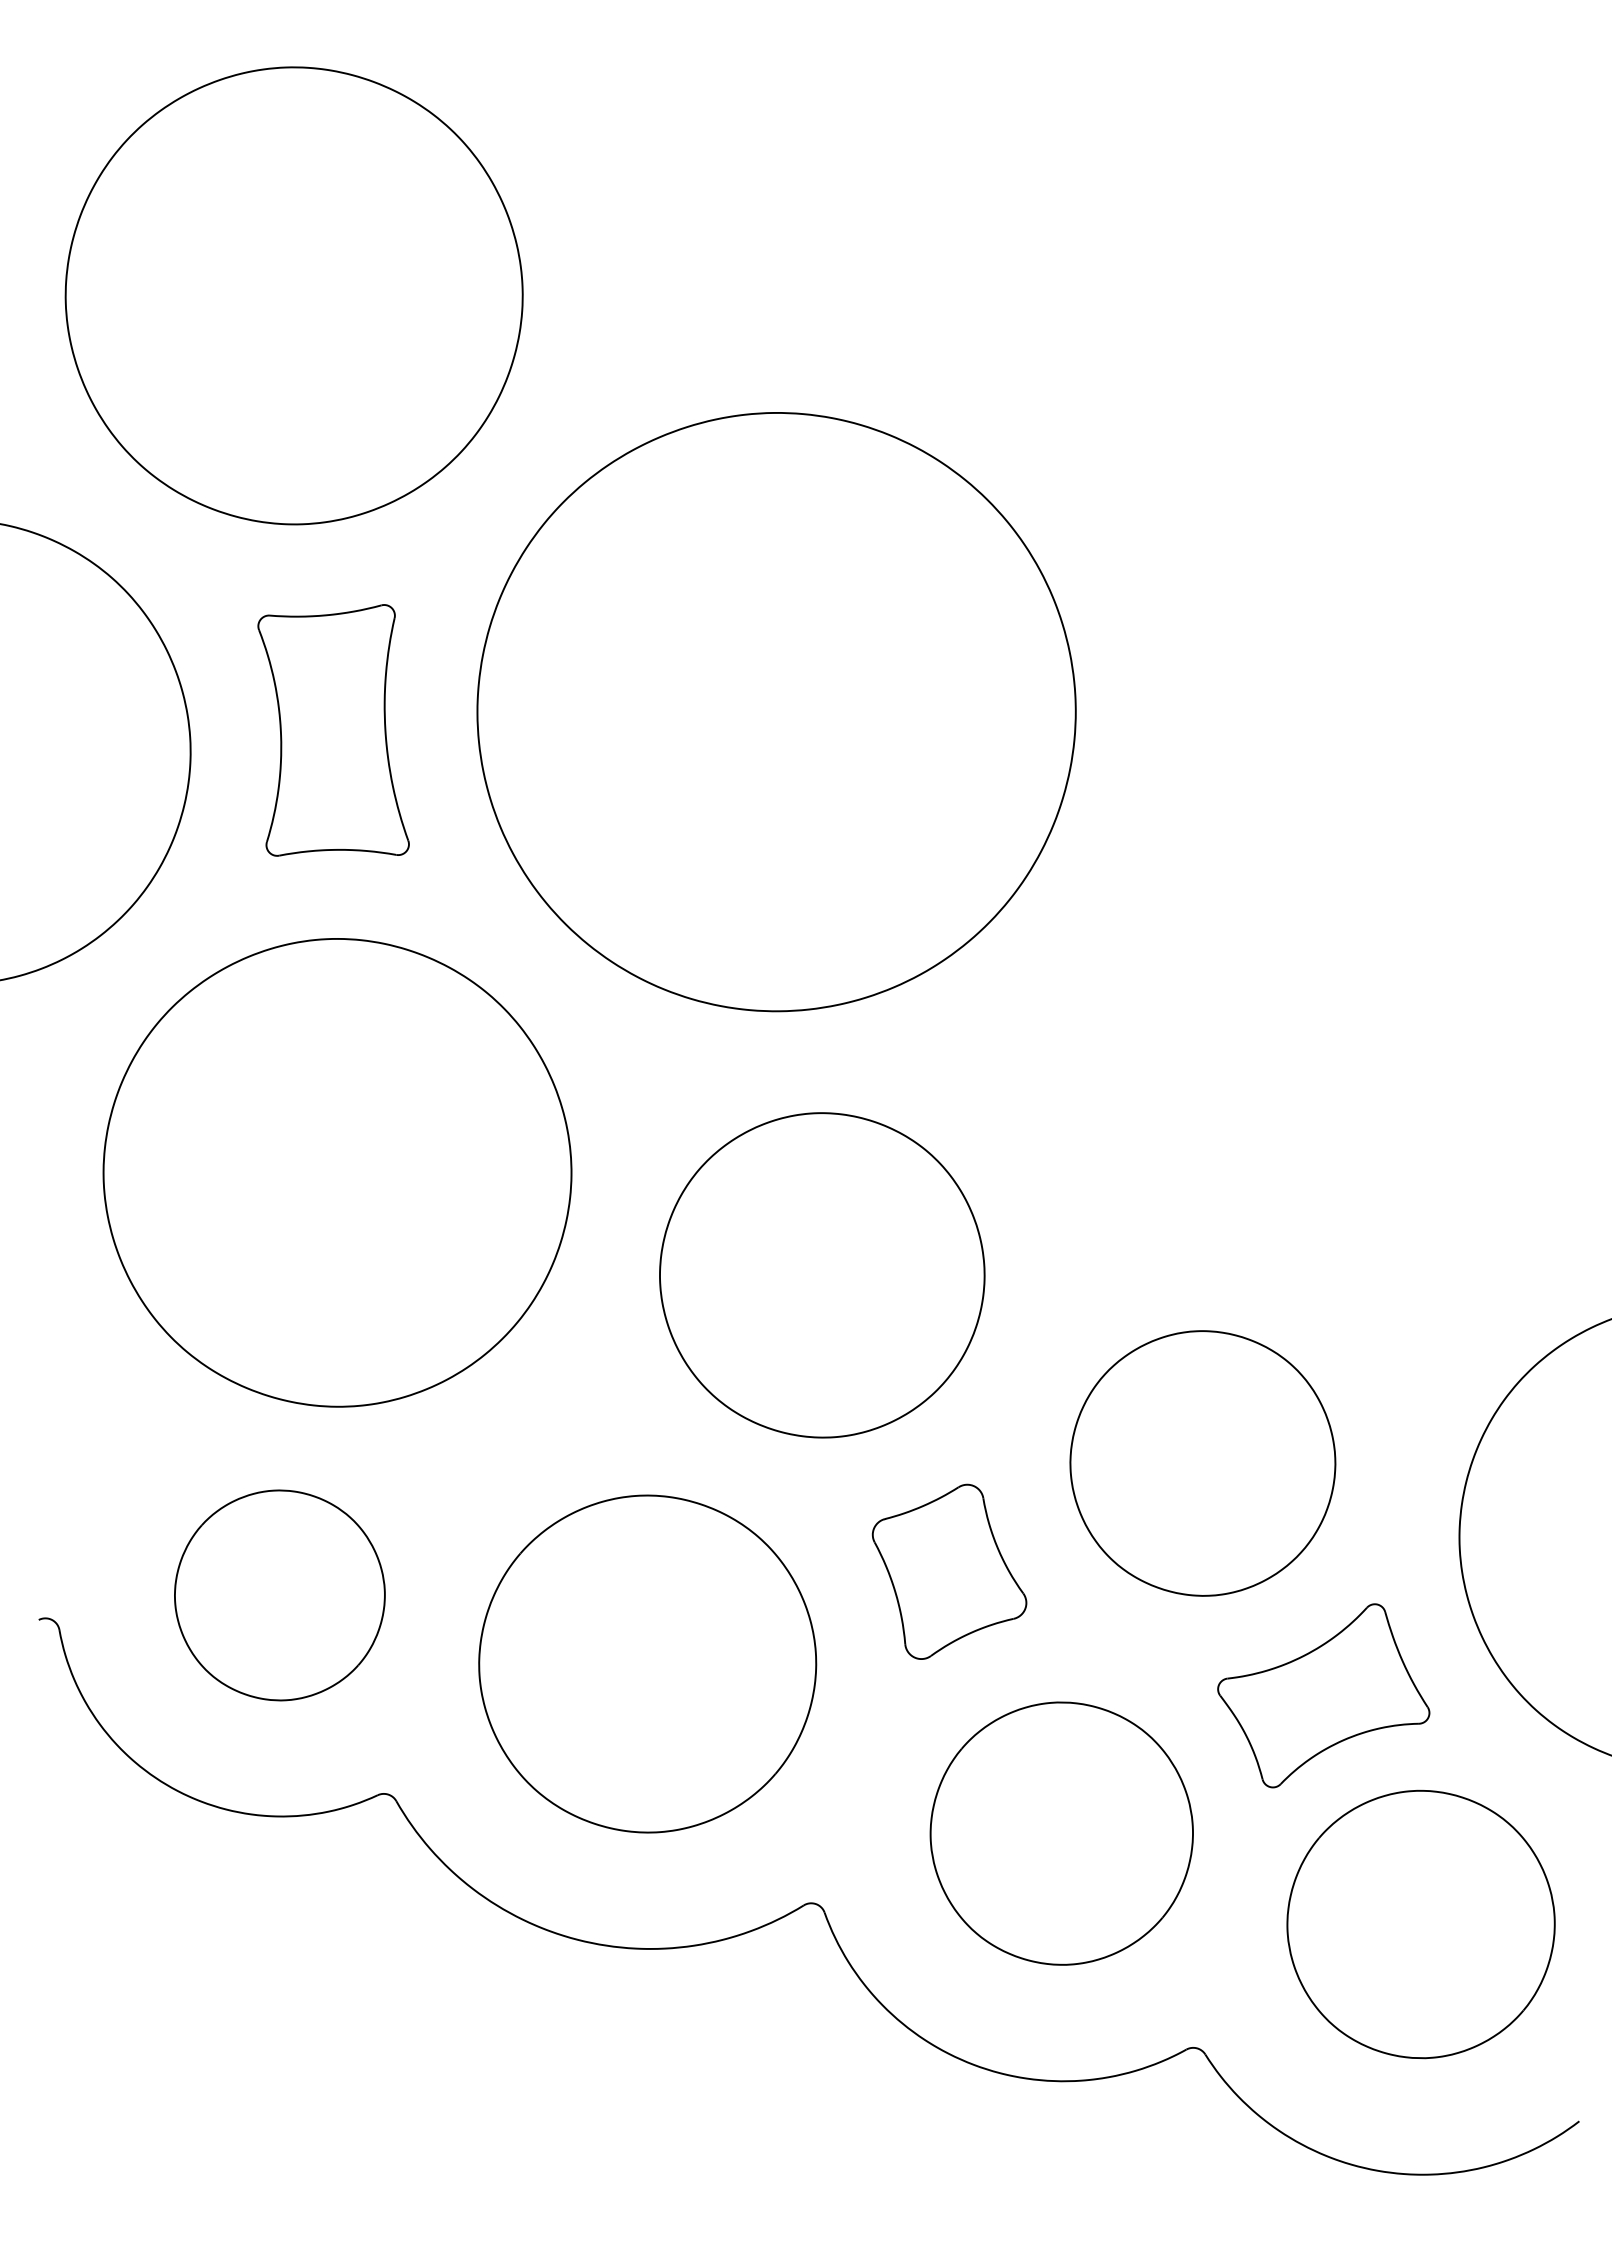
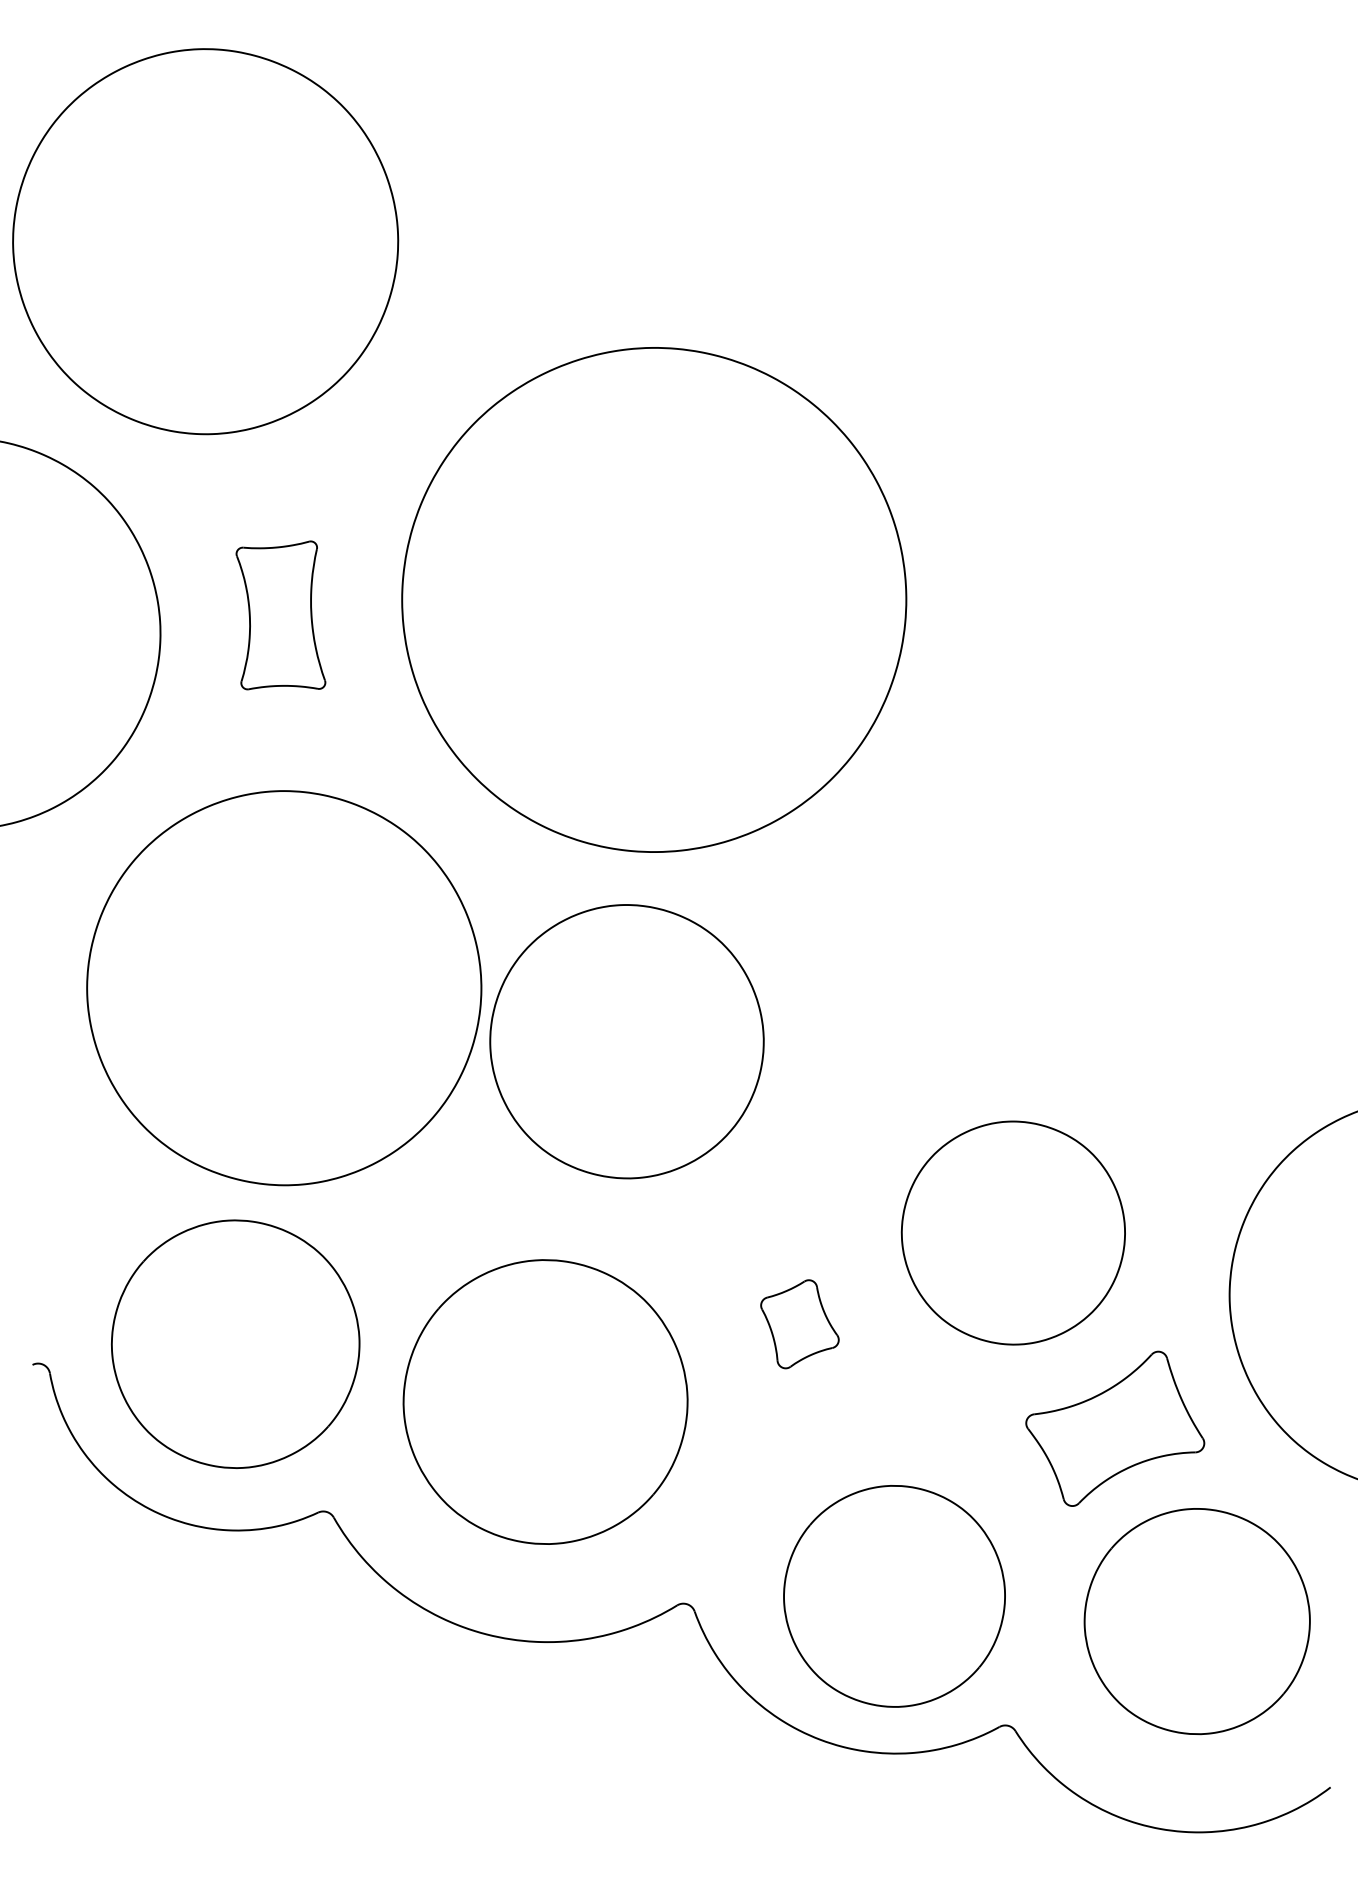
part: (293, 295) -> (205, 241), moved
part: (333, 730) -> (280, 615), size x0.7
part: (822, 1275) -> (627, 1041), moved
part: (949, 1571) -> (799, 1324), size x0.6
part: (279, 1595) -> (235, 1344), size x1.4
part: (1061, 1833) -> (894, 1596), moved

